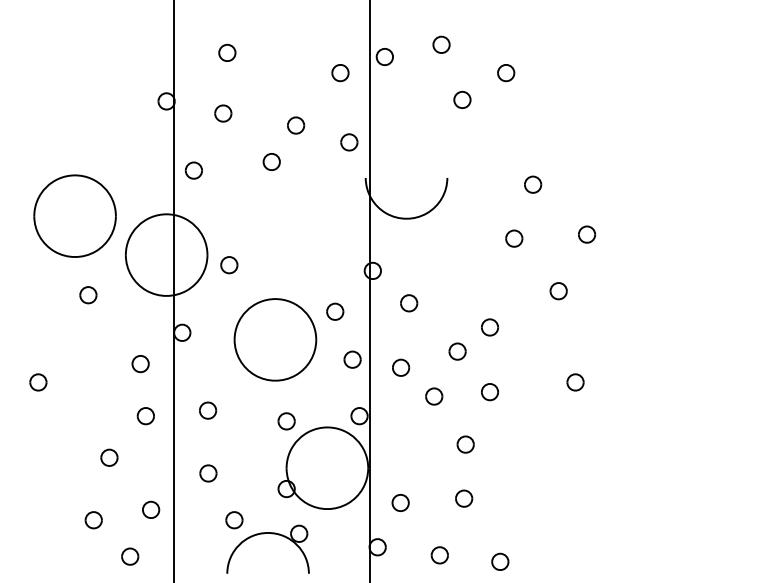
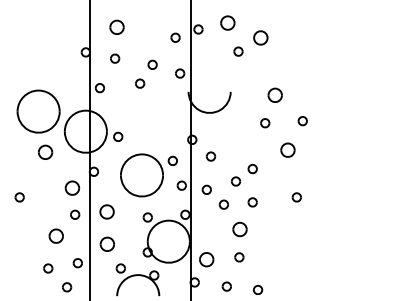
part: (441, 45) -> (227, 23), size x1.6
part: (227, 53) -> (117, 27), size x1.6
part: (507, 72) -> (261, 37), size x1.6
part: (532, 184) -> (274, 95), size x1.6
part: (559, 291) -> (288, 150), size x1.6
part: (88, 295) -> (45, 152), size x1.6
part: (140, 363) -> (72, 187), size x1.6
part: (208, 409) -> (107, 211), size x1.6
part: (466, 444) -> (240, 229), size x1.6
part: (109, 458) -> (56, 236), size x1.6
part: (208, 473) -> (107, 244), size x1.6
part: (400, 502) -> (206, 259), size x1.6

